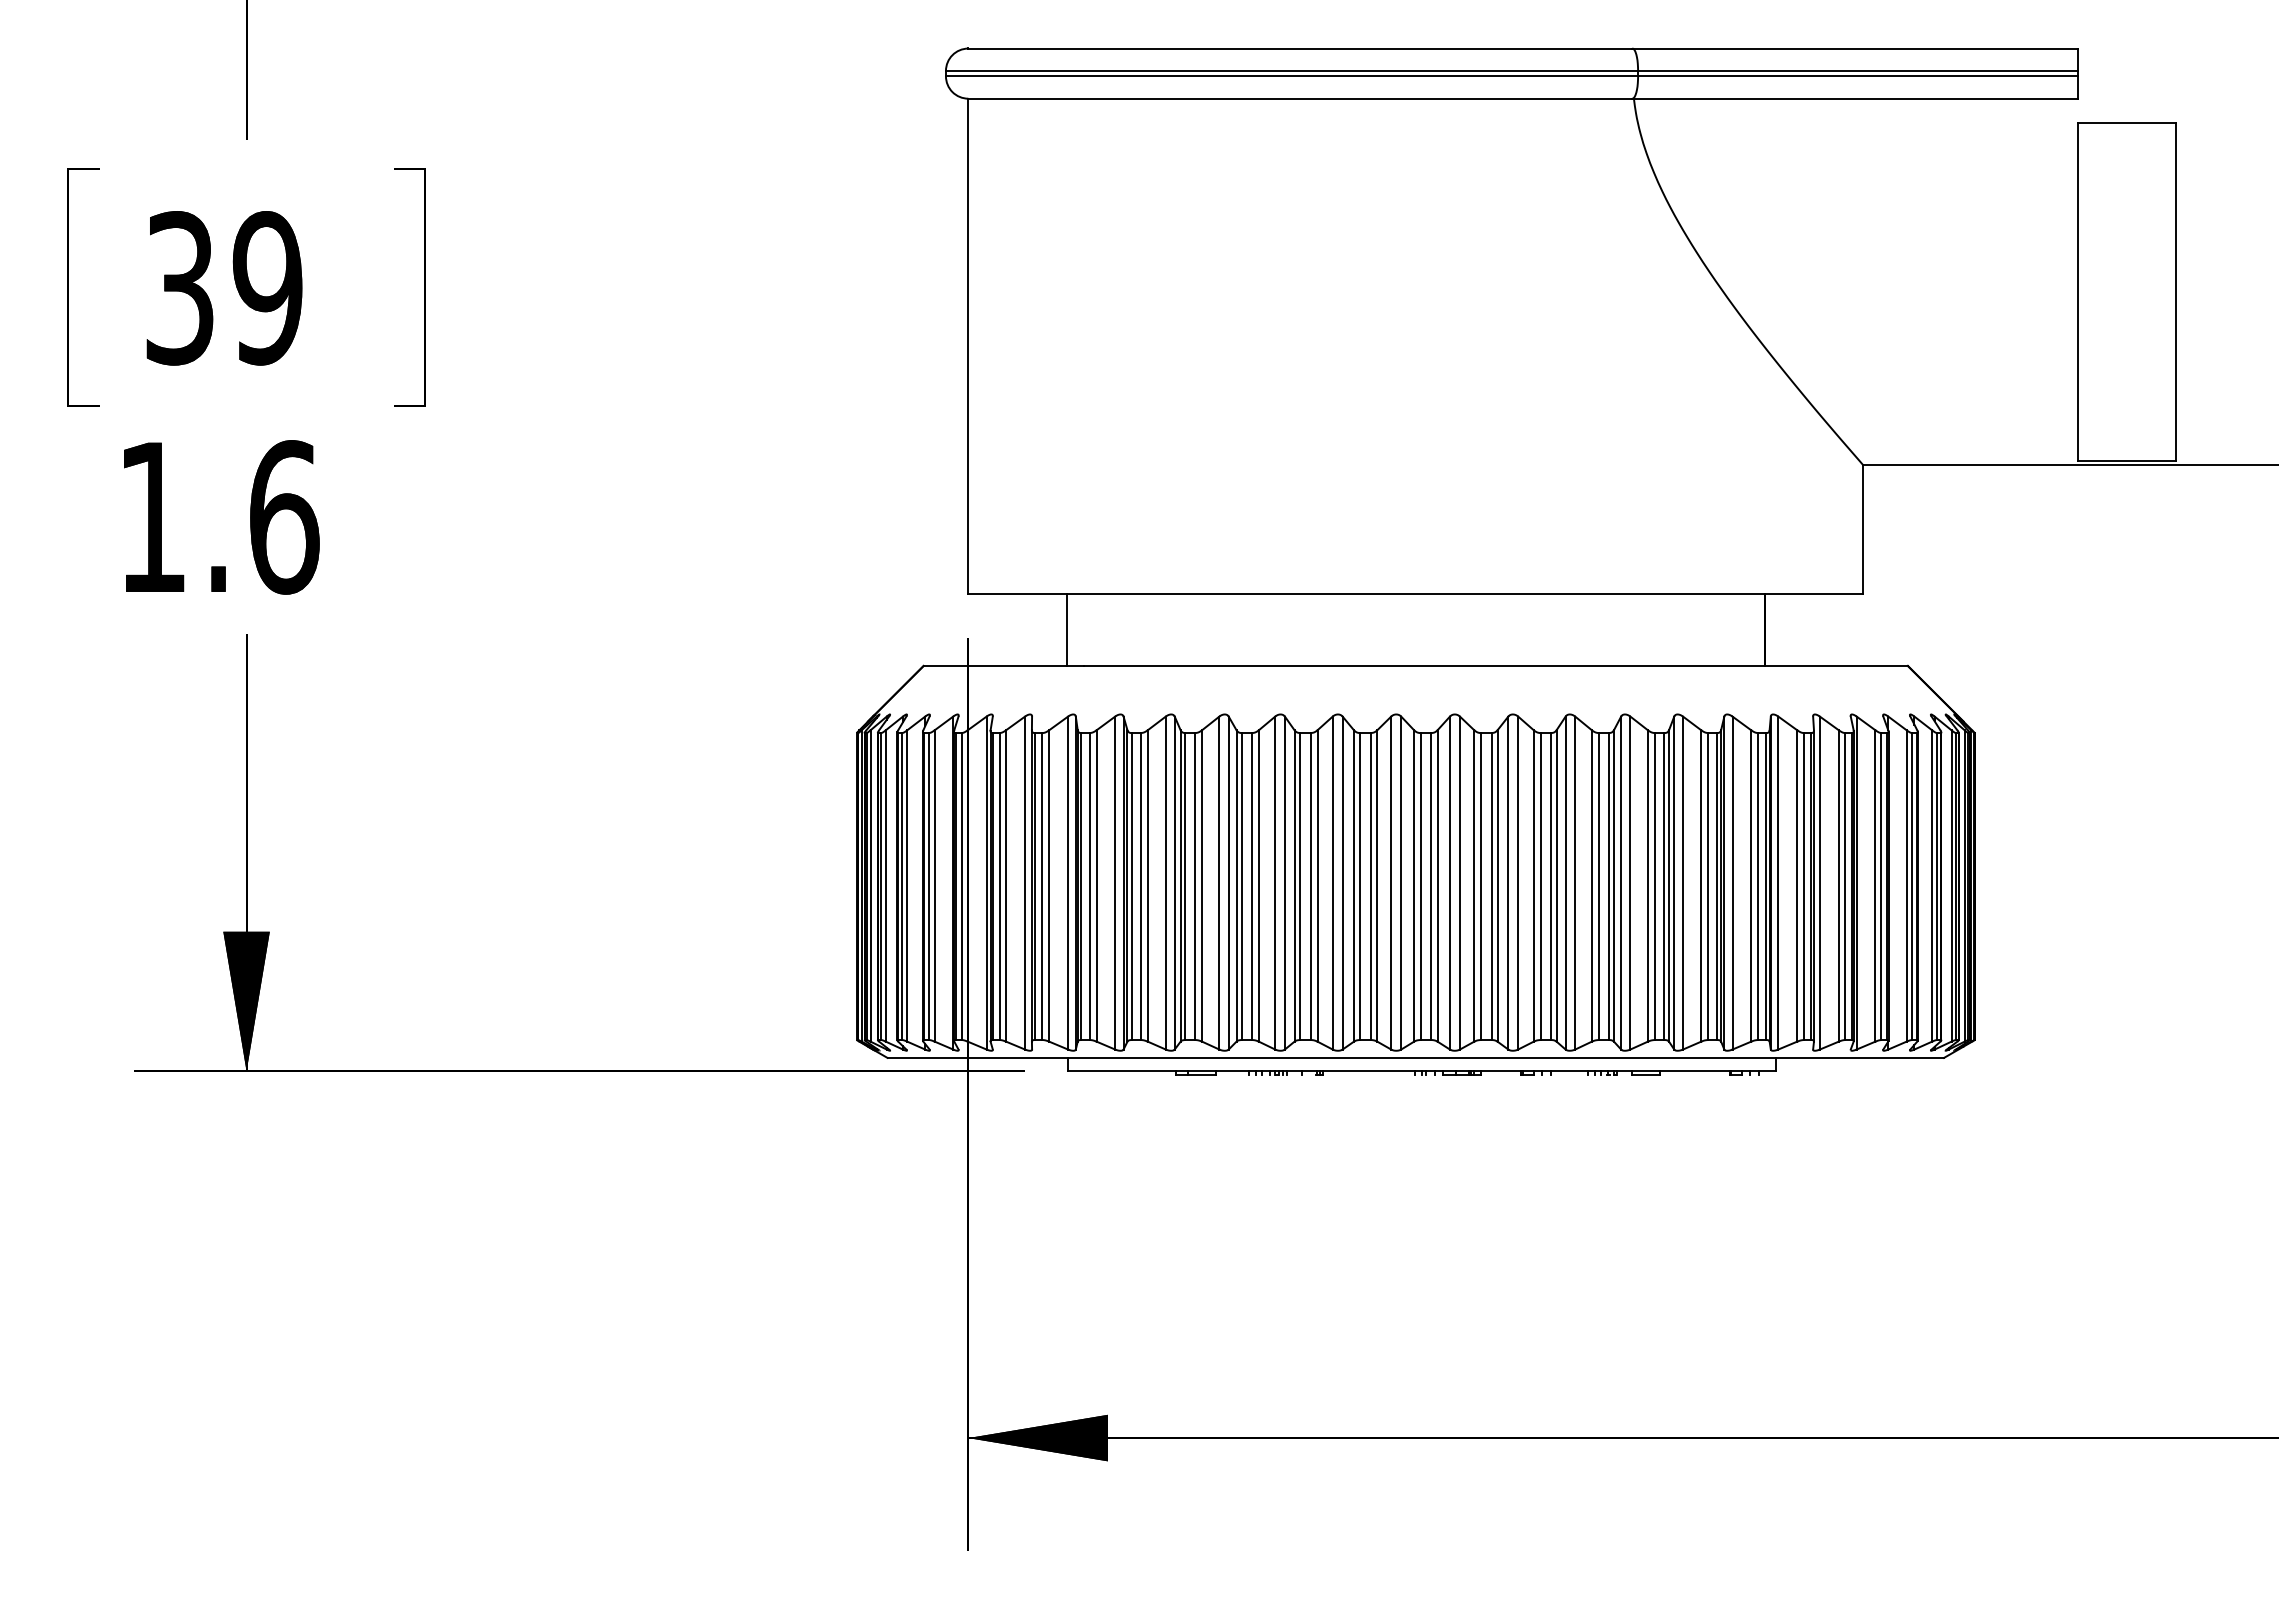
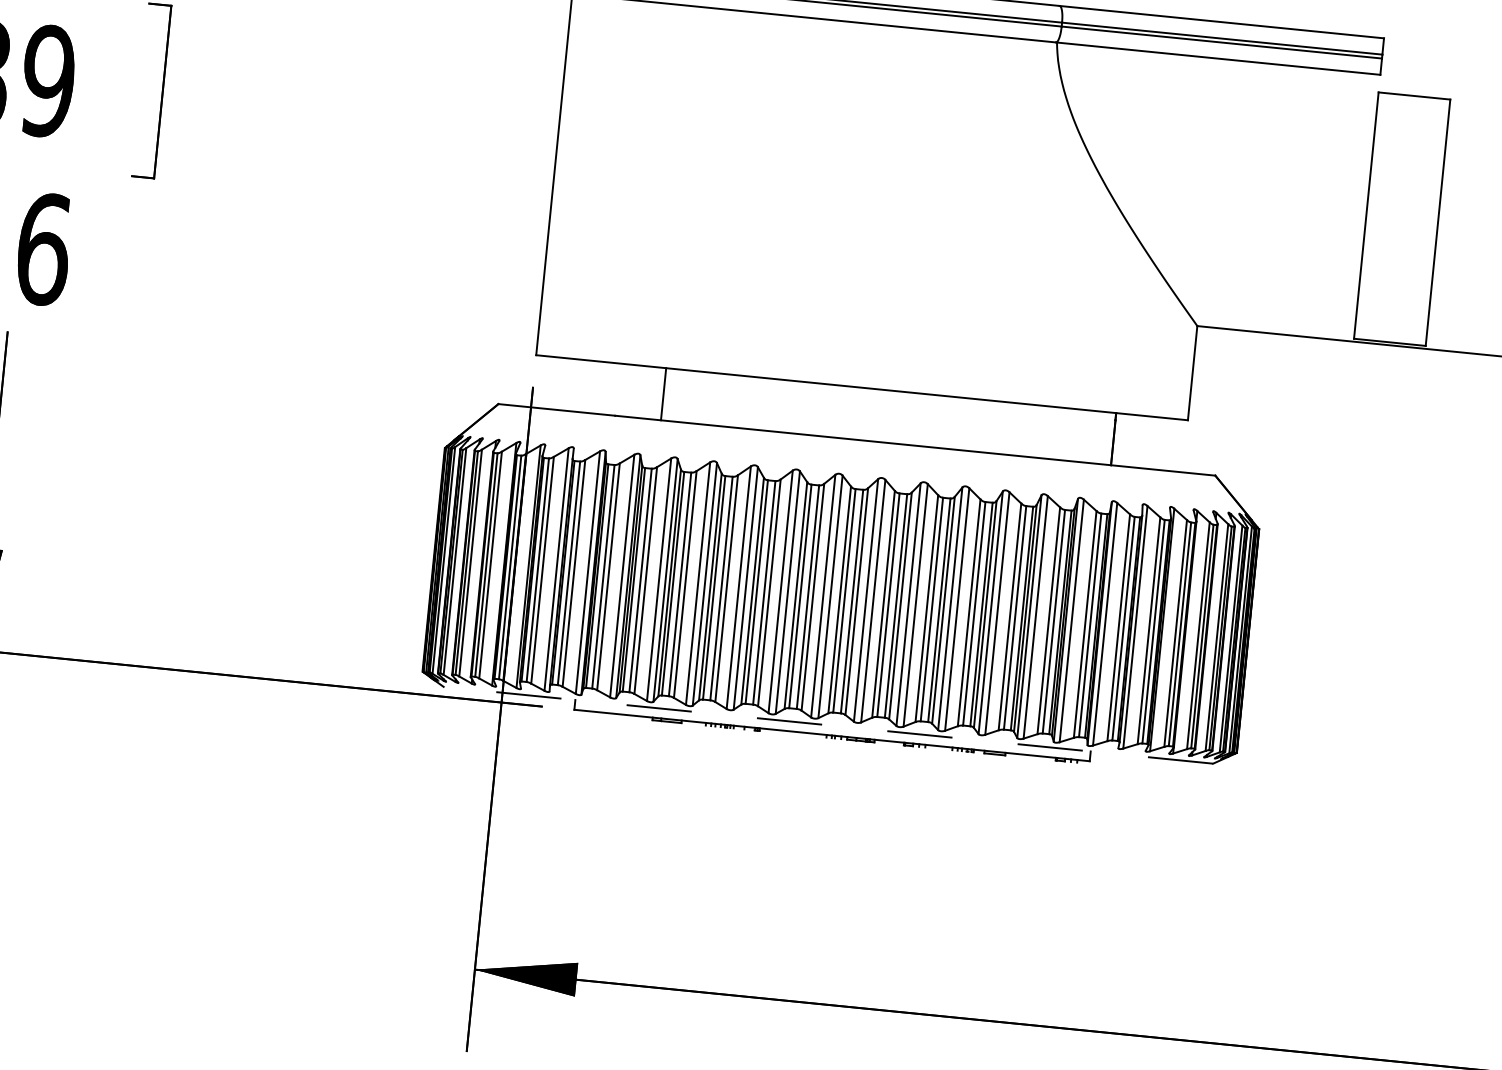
line: (1066, 630) -> (663, 394), moved
line: (1415, 1057) -> (828, 724), solid -> dashed

